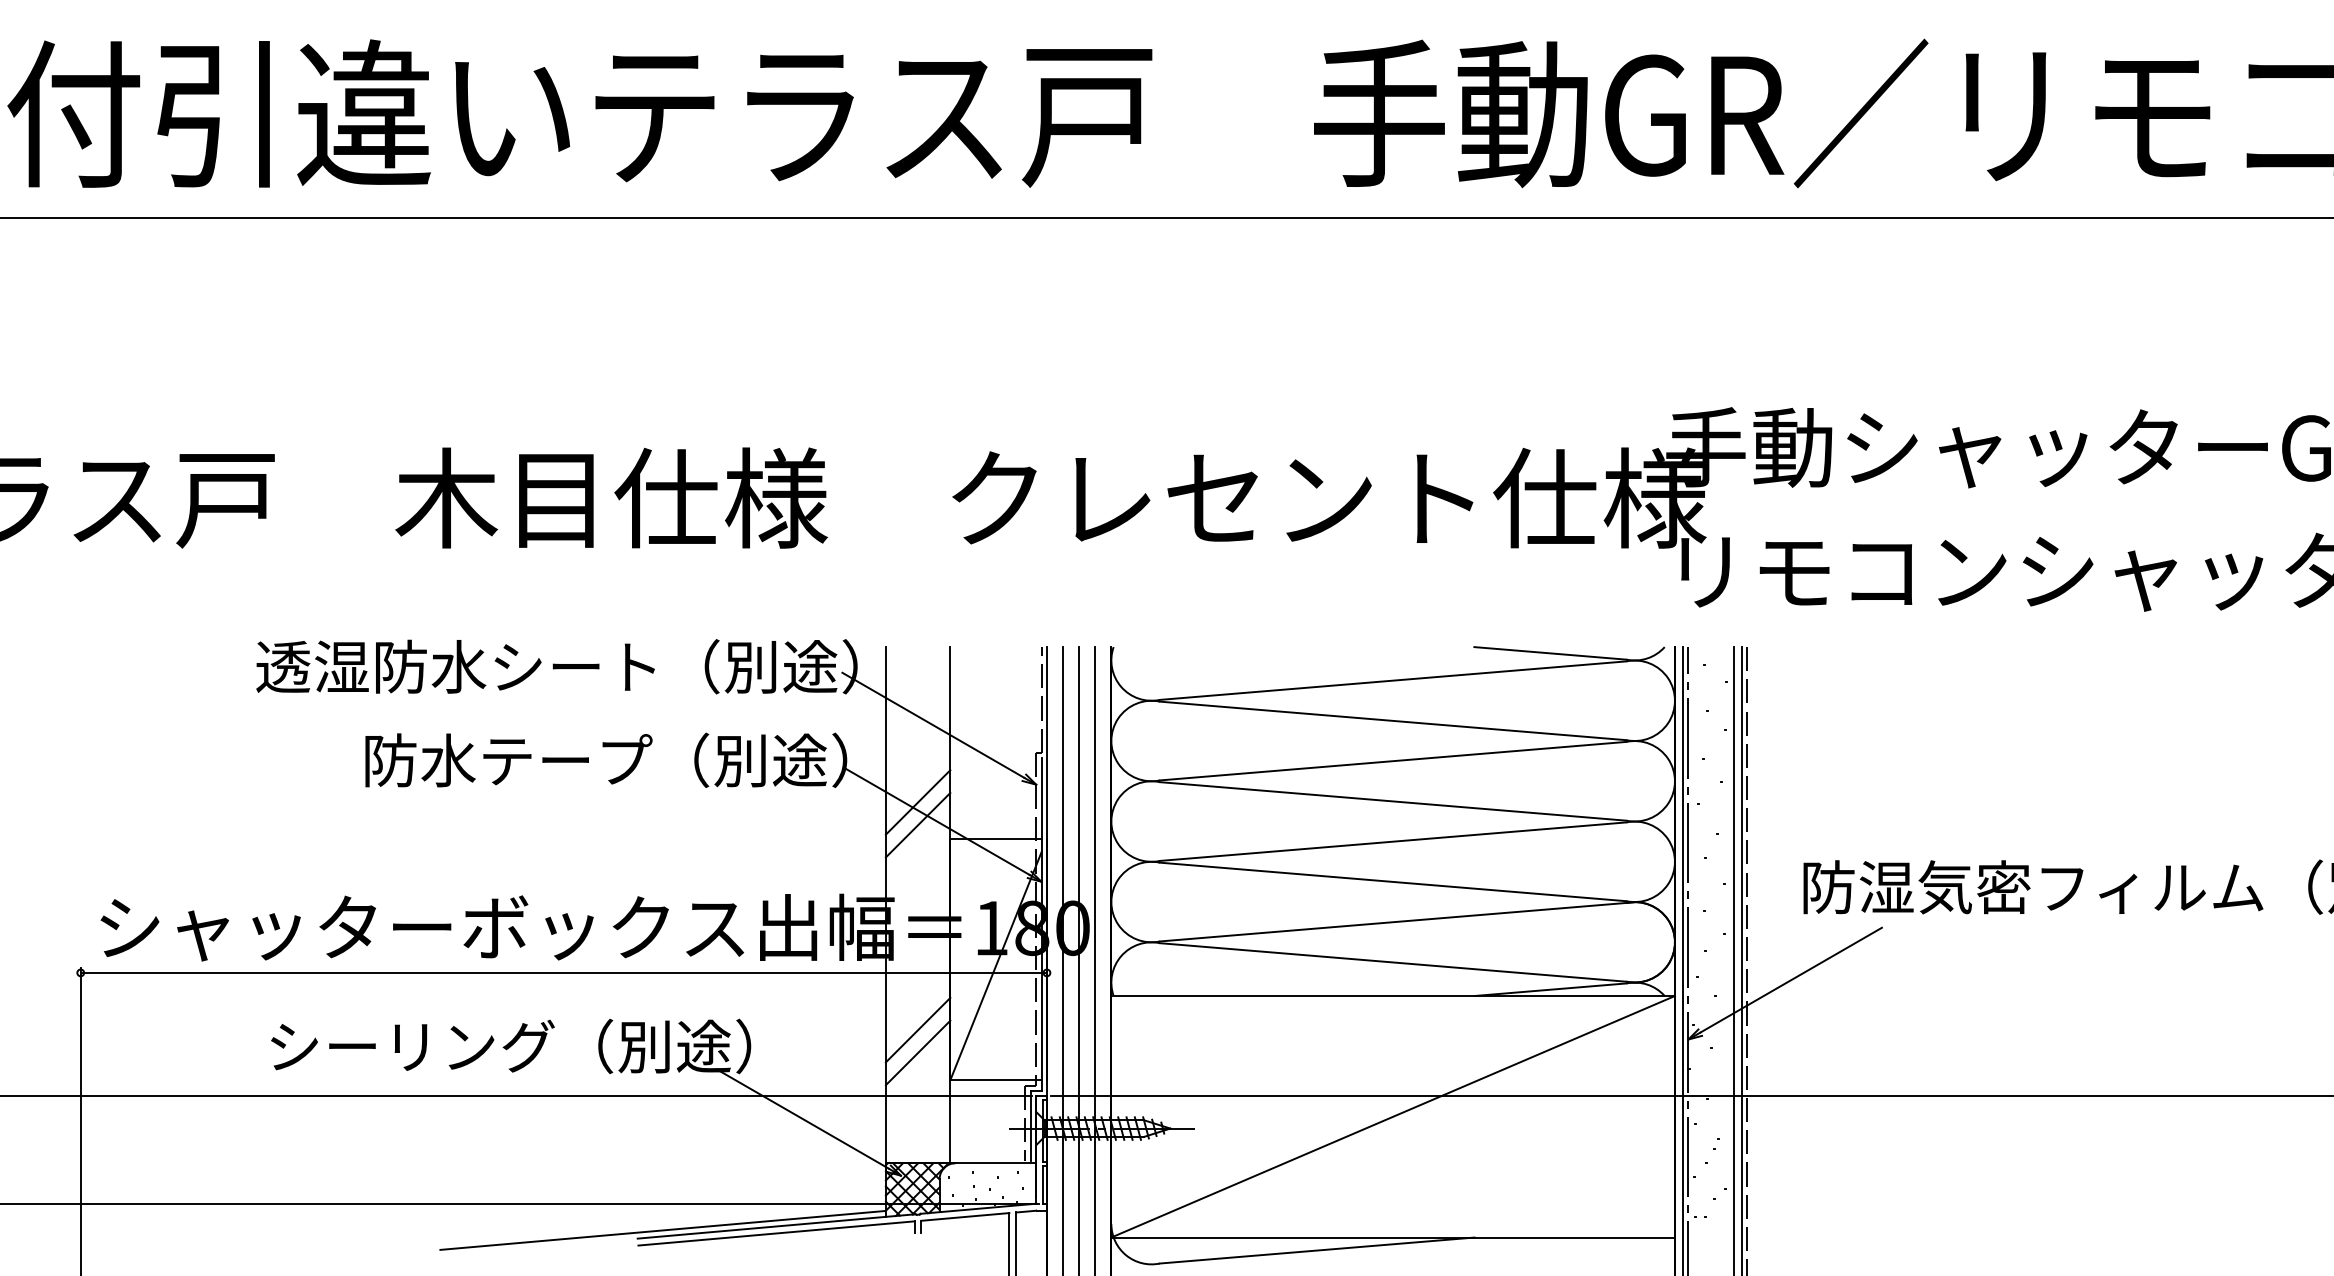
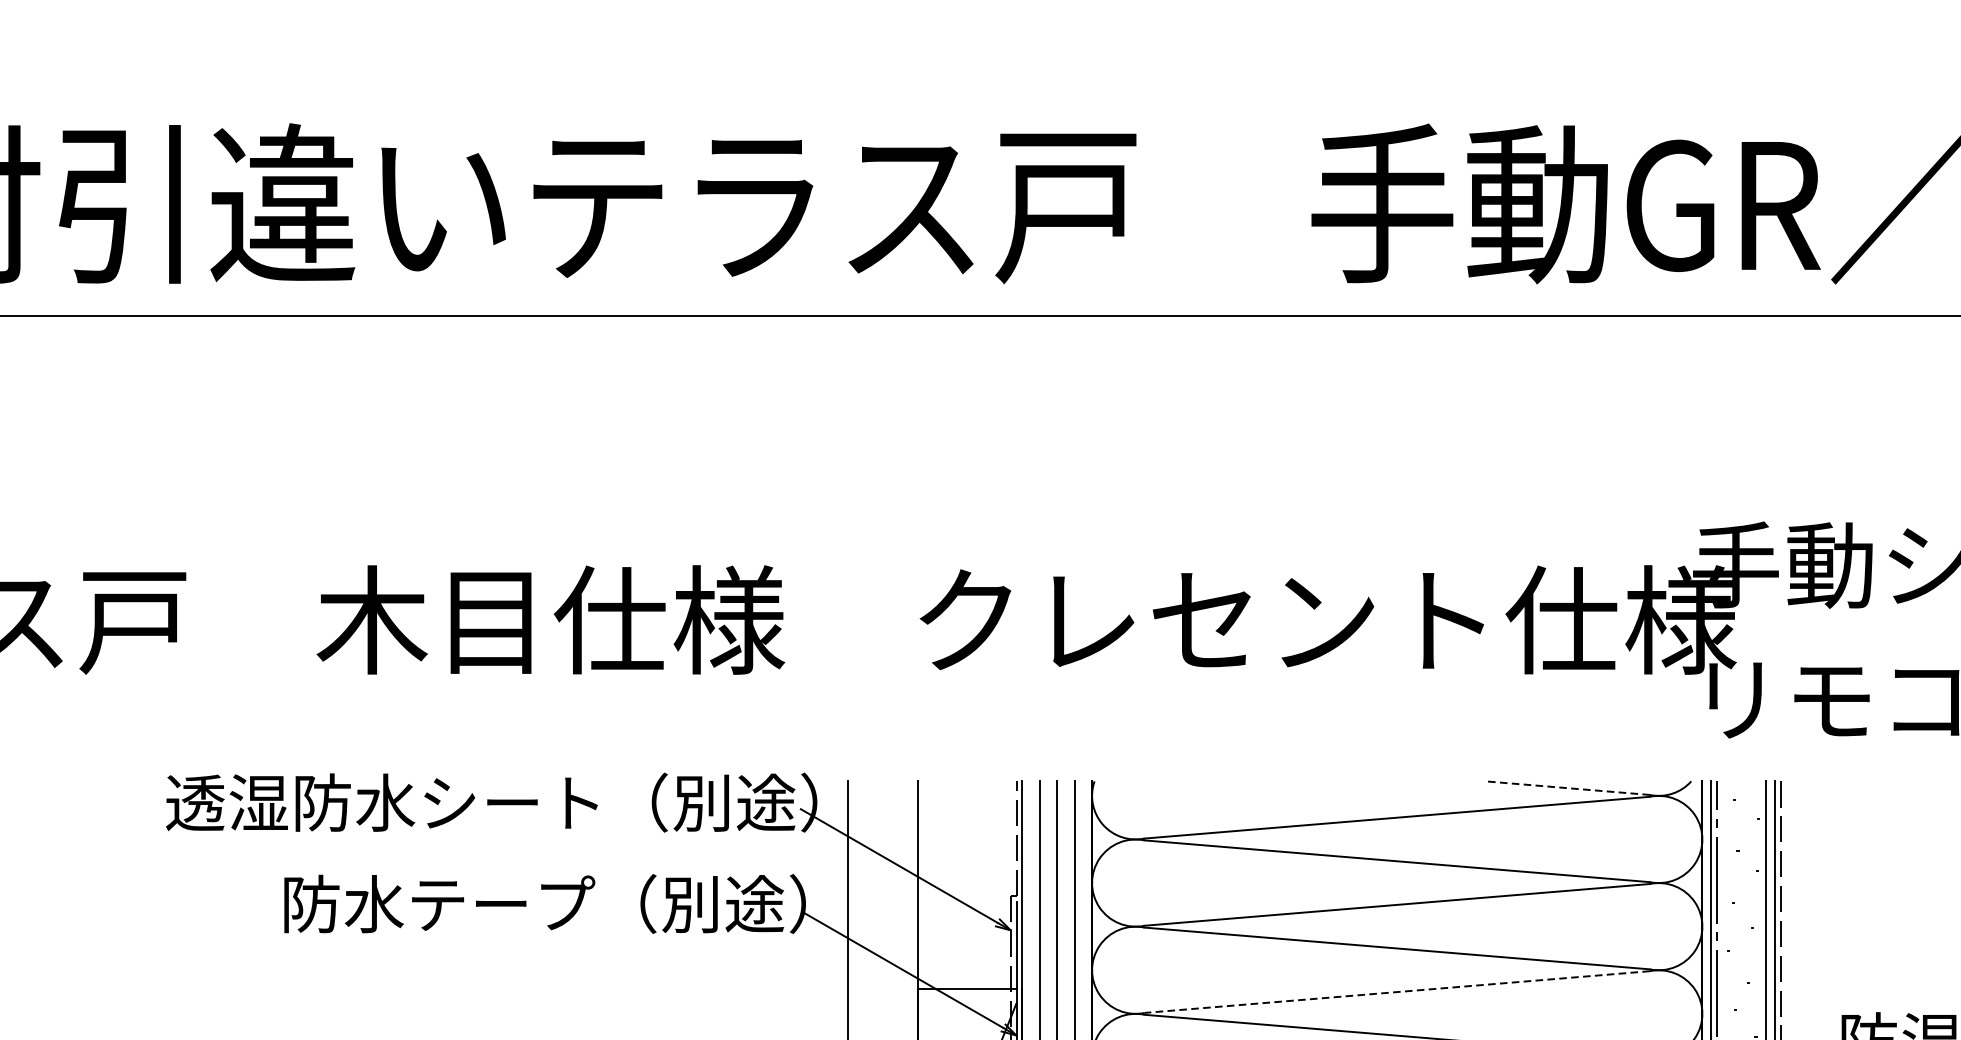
line: (1549, 653) -> (1566, 788), solid -> dashed
line: (917, 802) -> (882, 949), removed
line: (917, 825) -> (882, 974), removed
line: (1392, 841) -> (1396, 991), solid -> dashed

